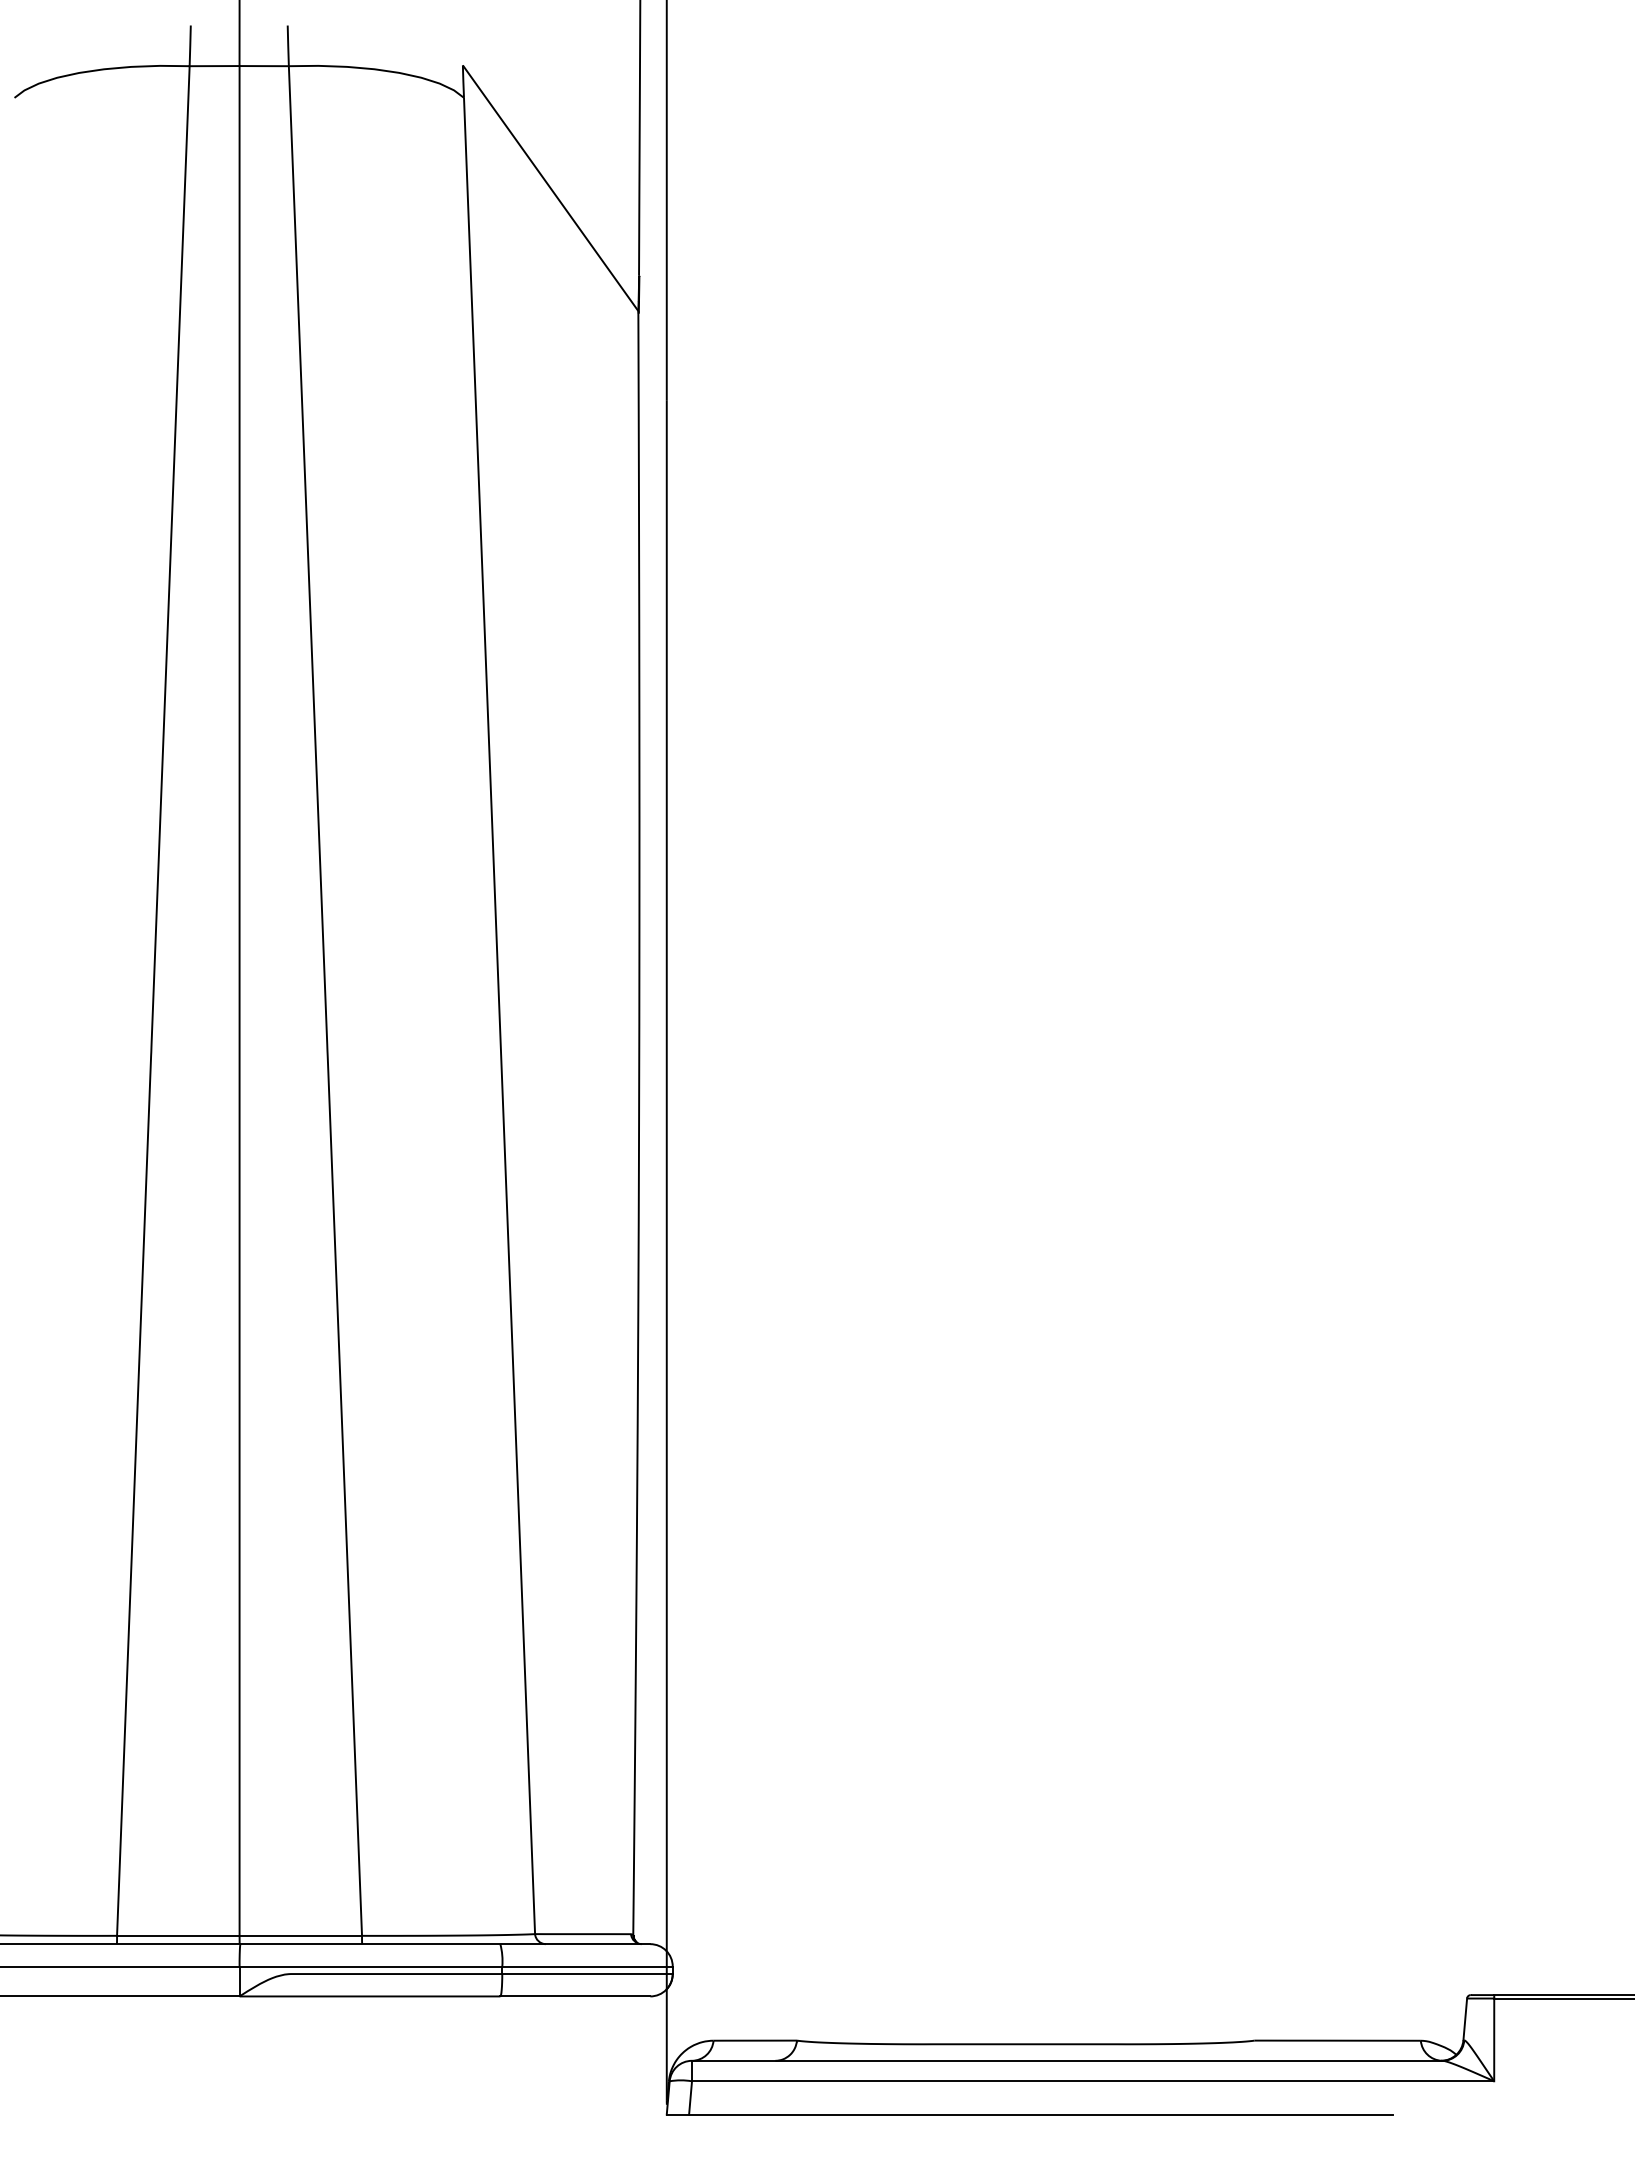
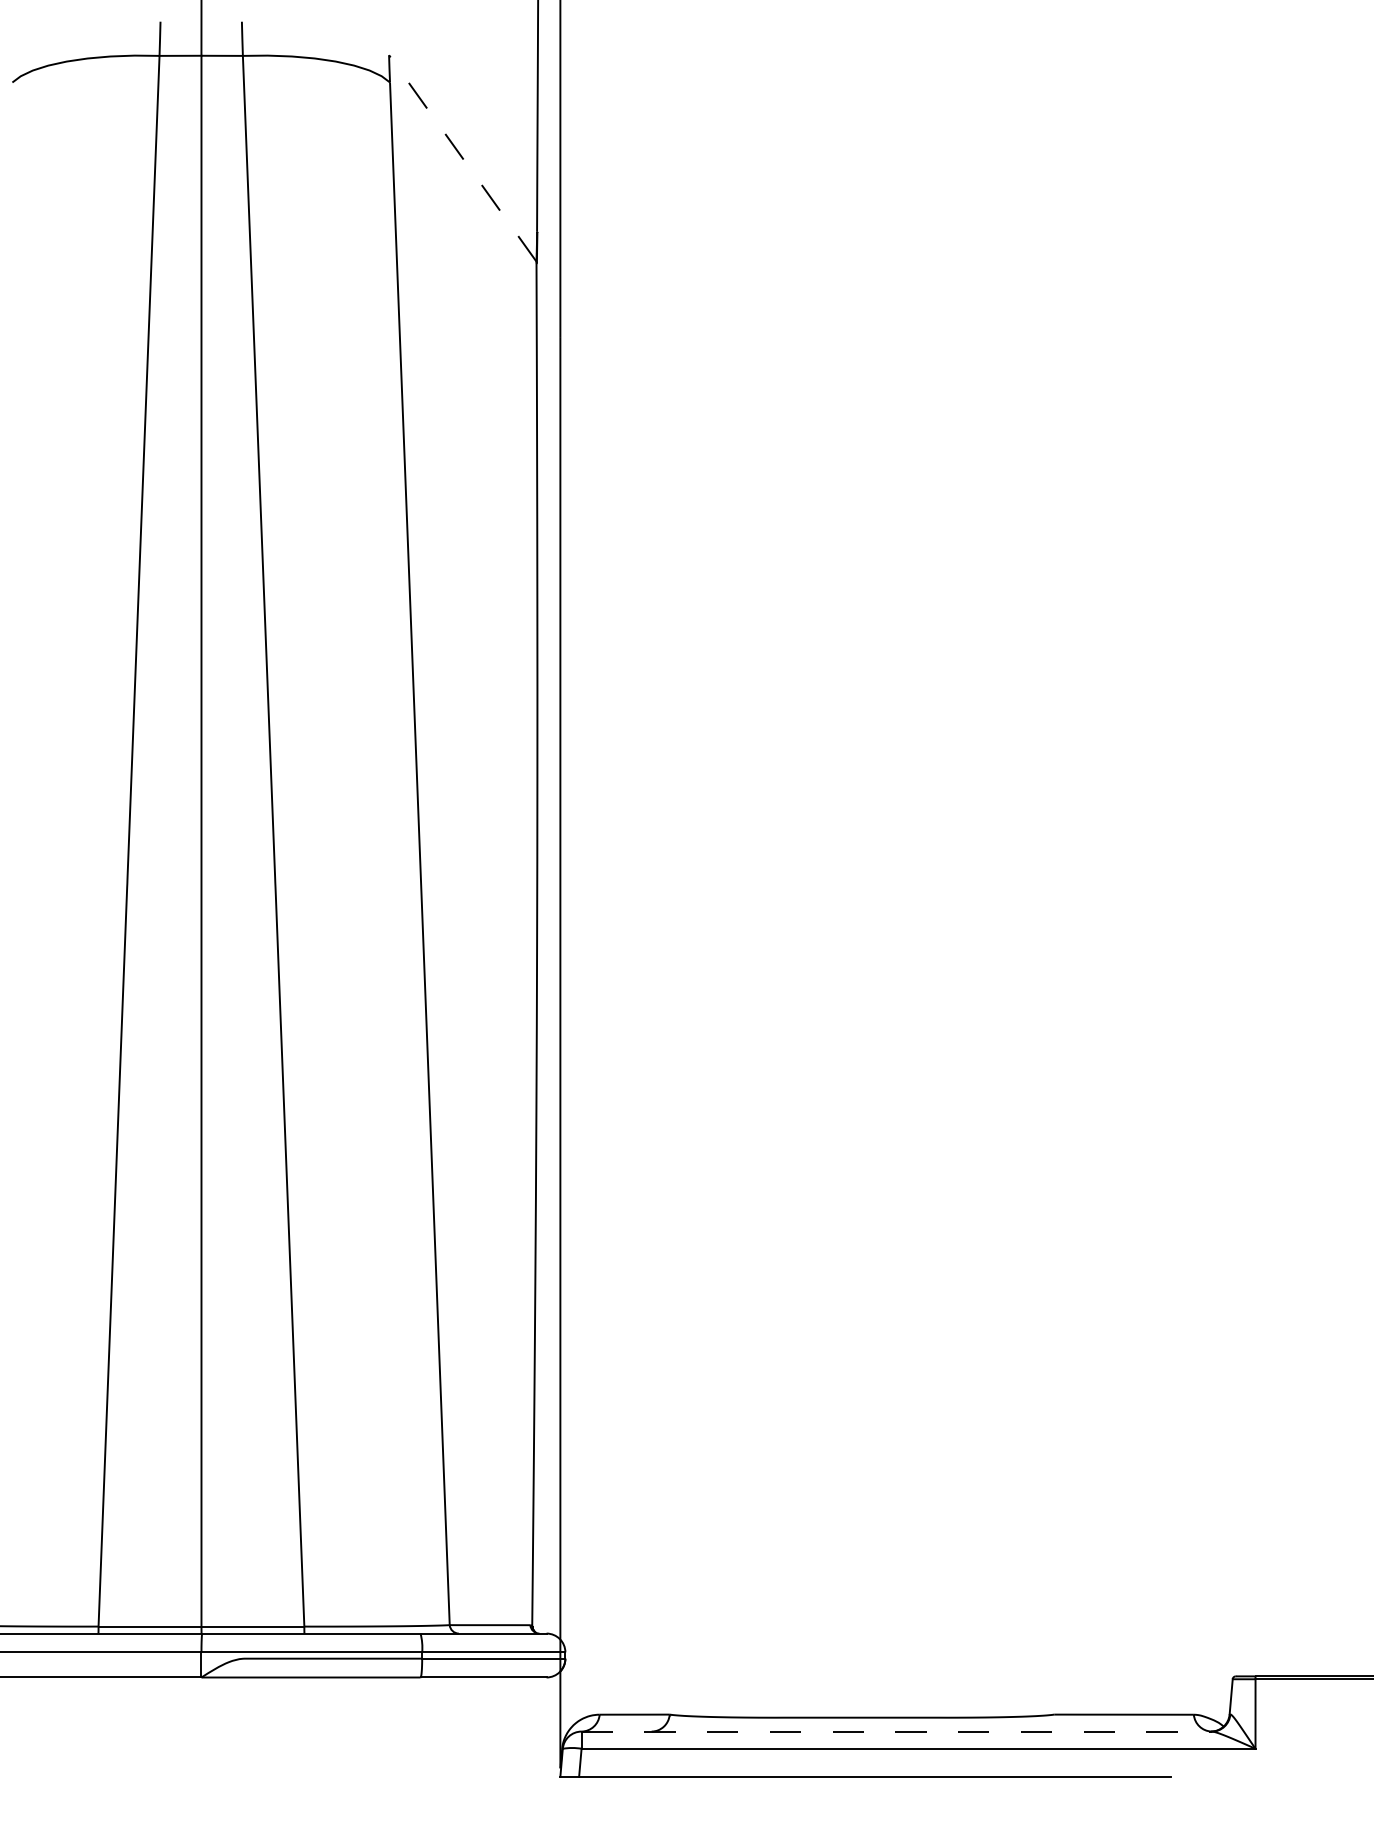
line: (550, 188) -> (462, 158), solid -> dashed
line: (1067, 2060) -> (897, 1731), solid -> dashed

